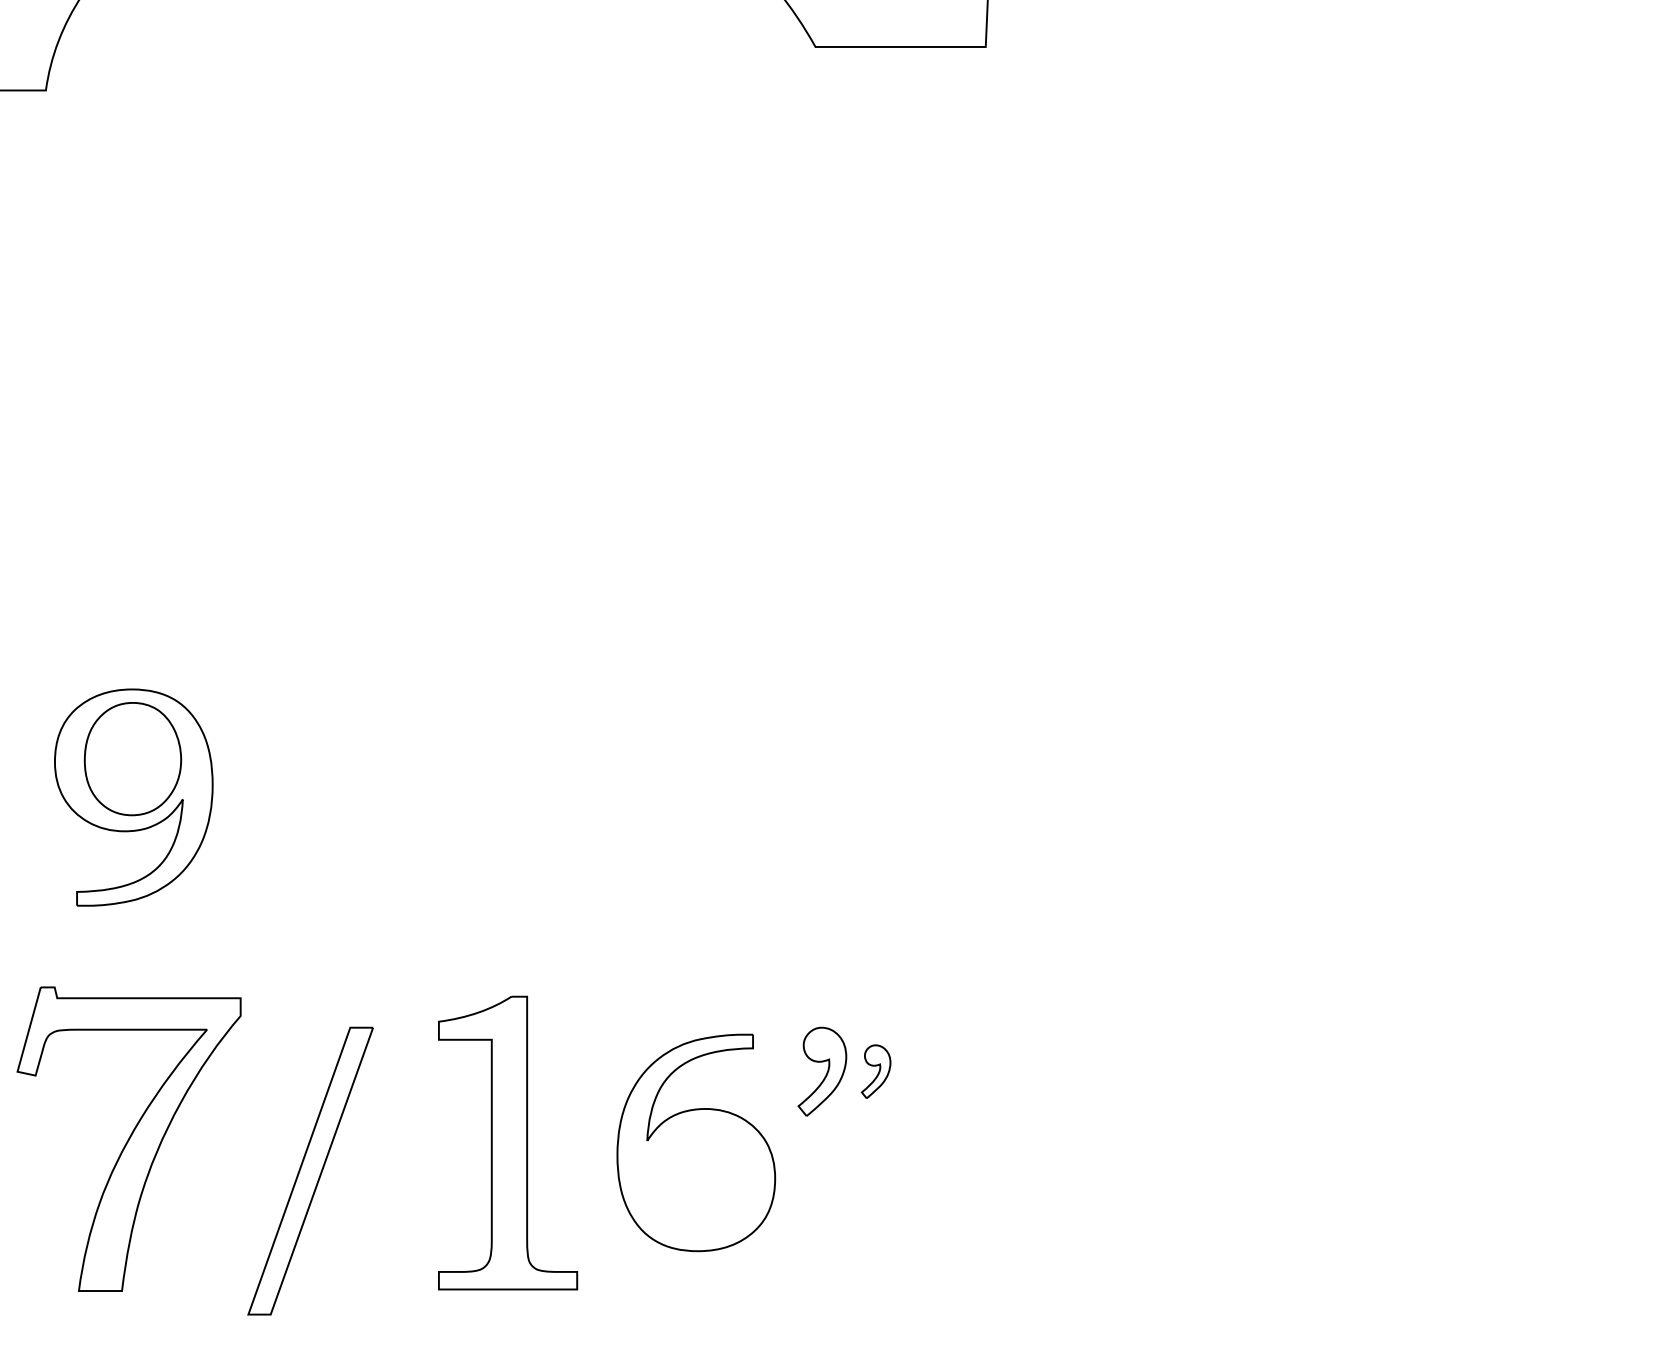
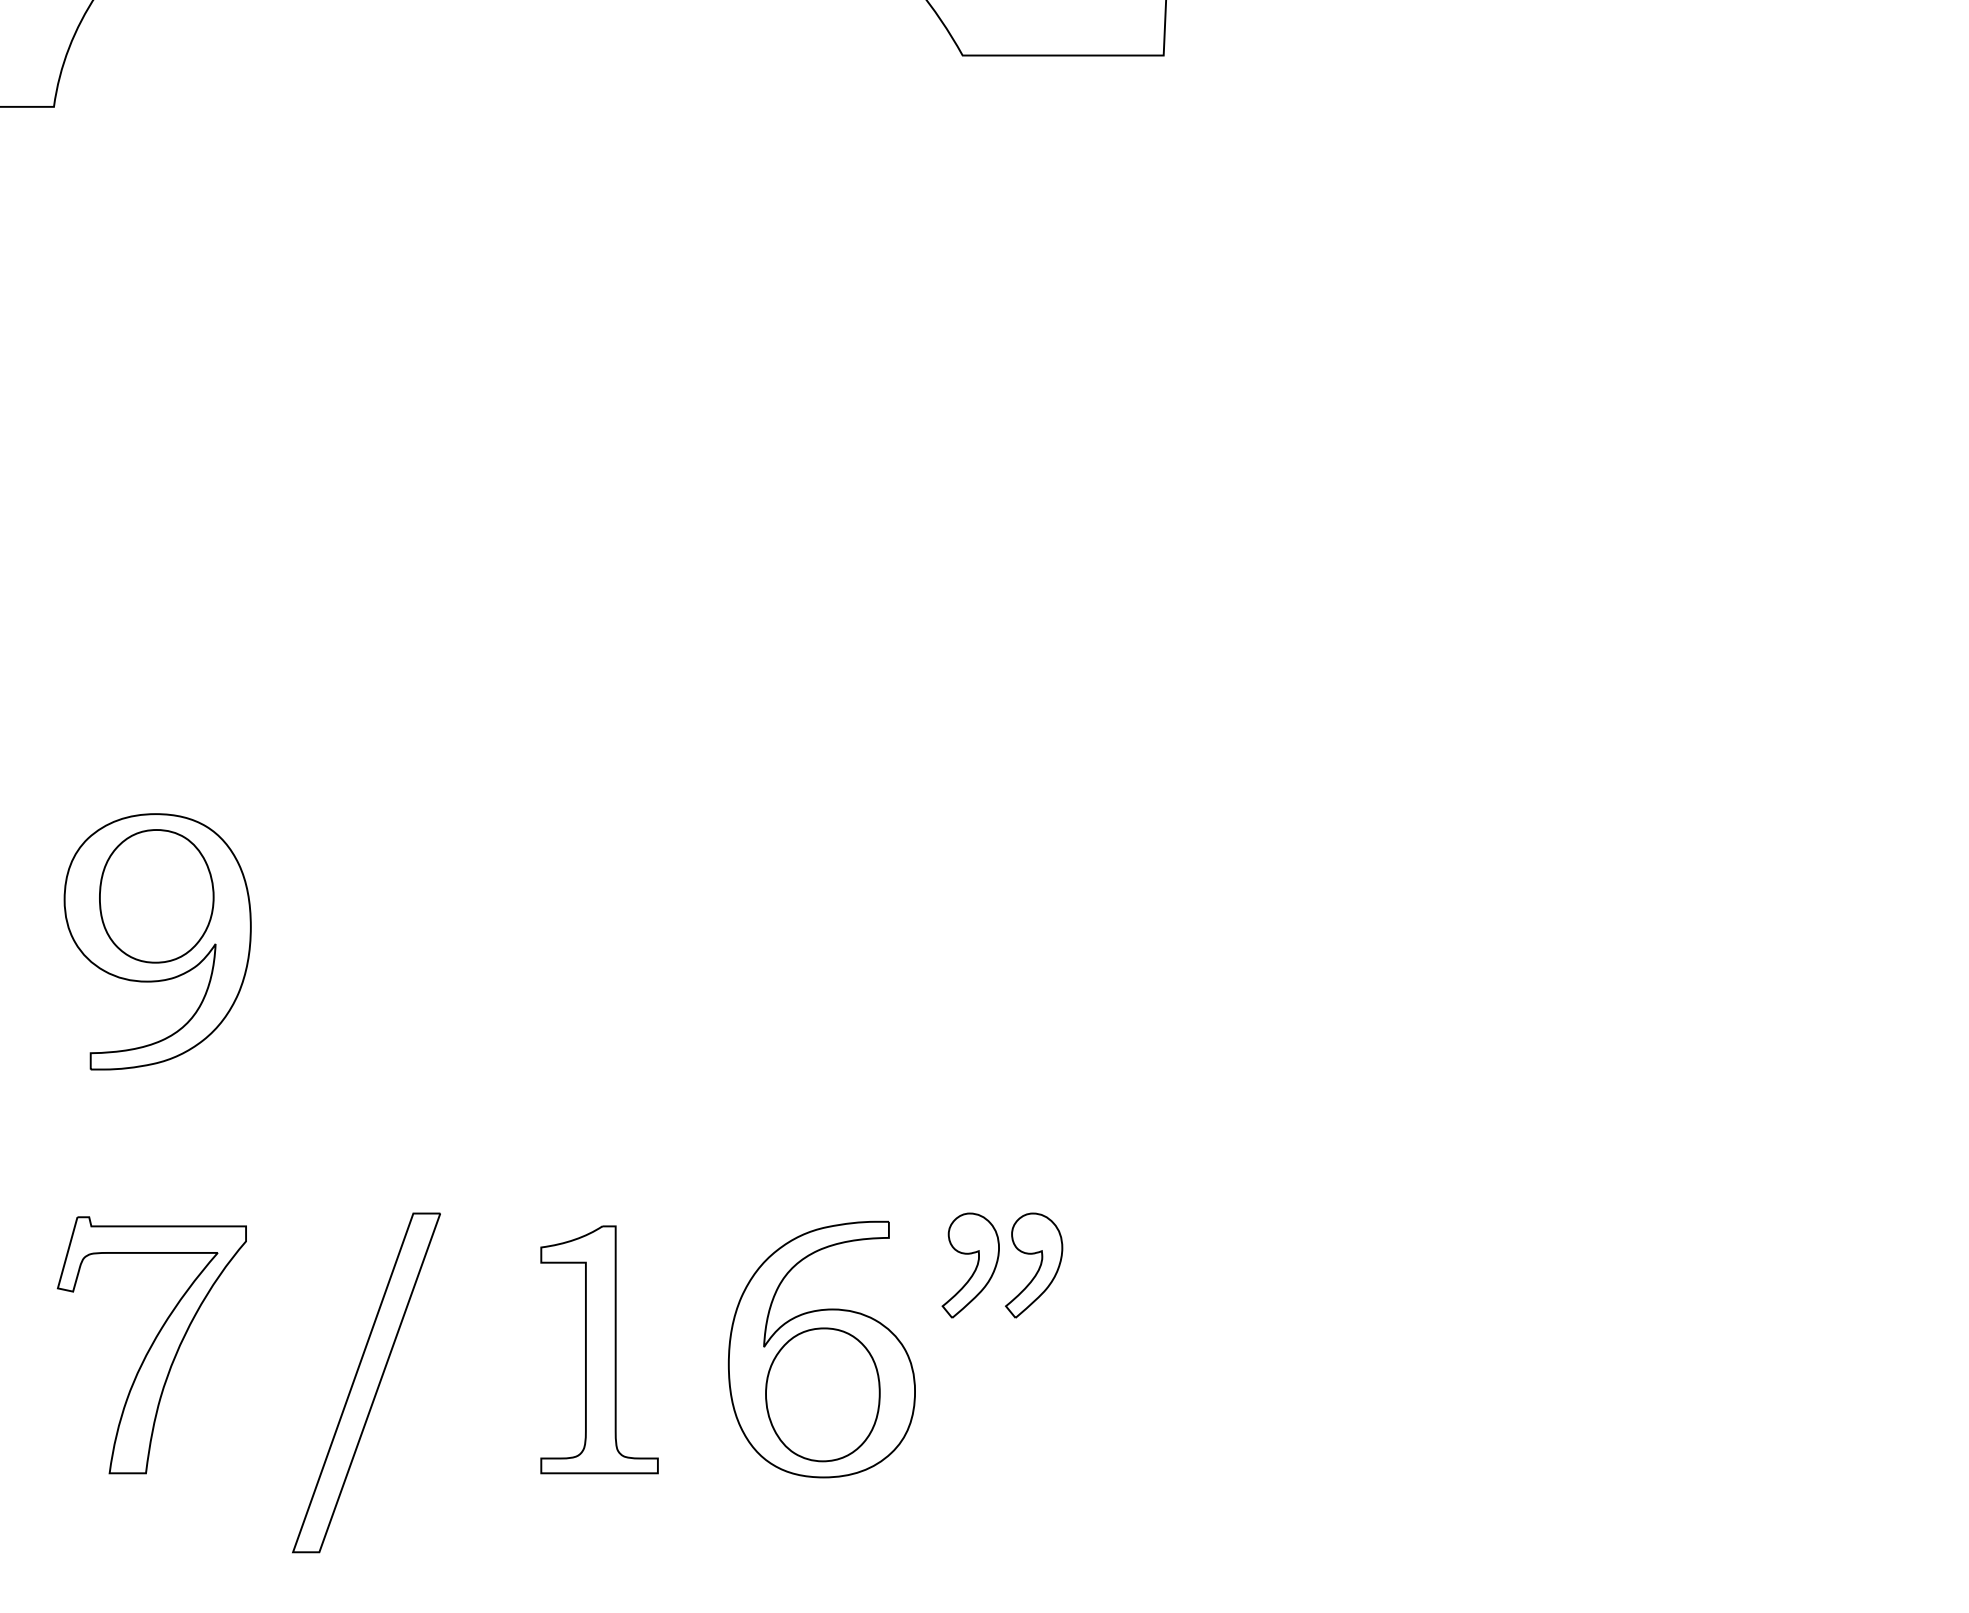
part: (876, 1071) -> (1034, 1265), size x1.67
part: (128, 1139) -> (151, 1345), size x0.71
part: (507, 1142) -> (599, 1349), size x0.71
part: (696, 1180) -> (822, 1394), added

